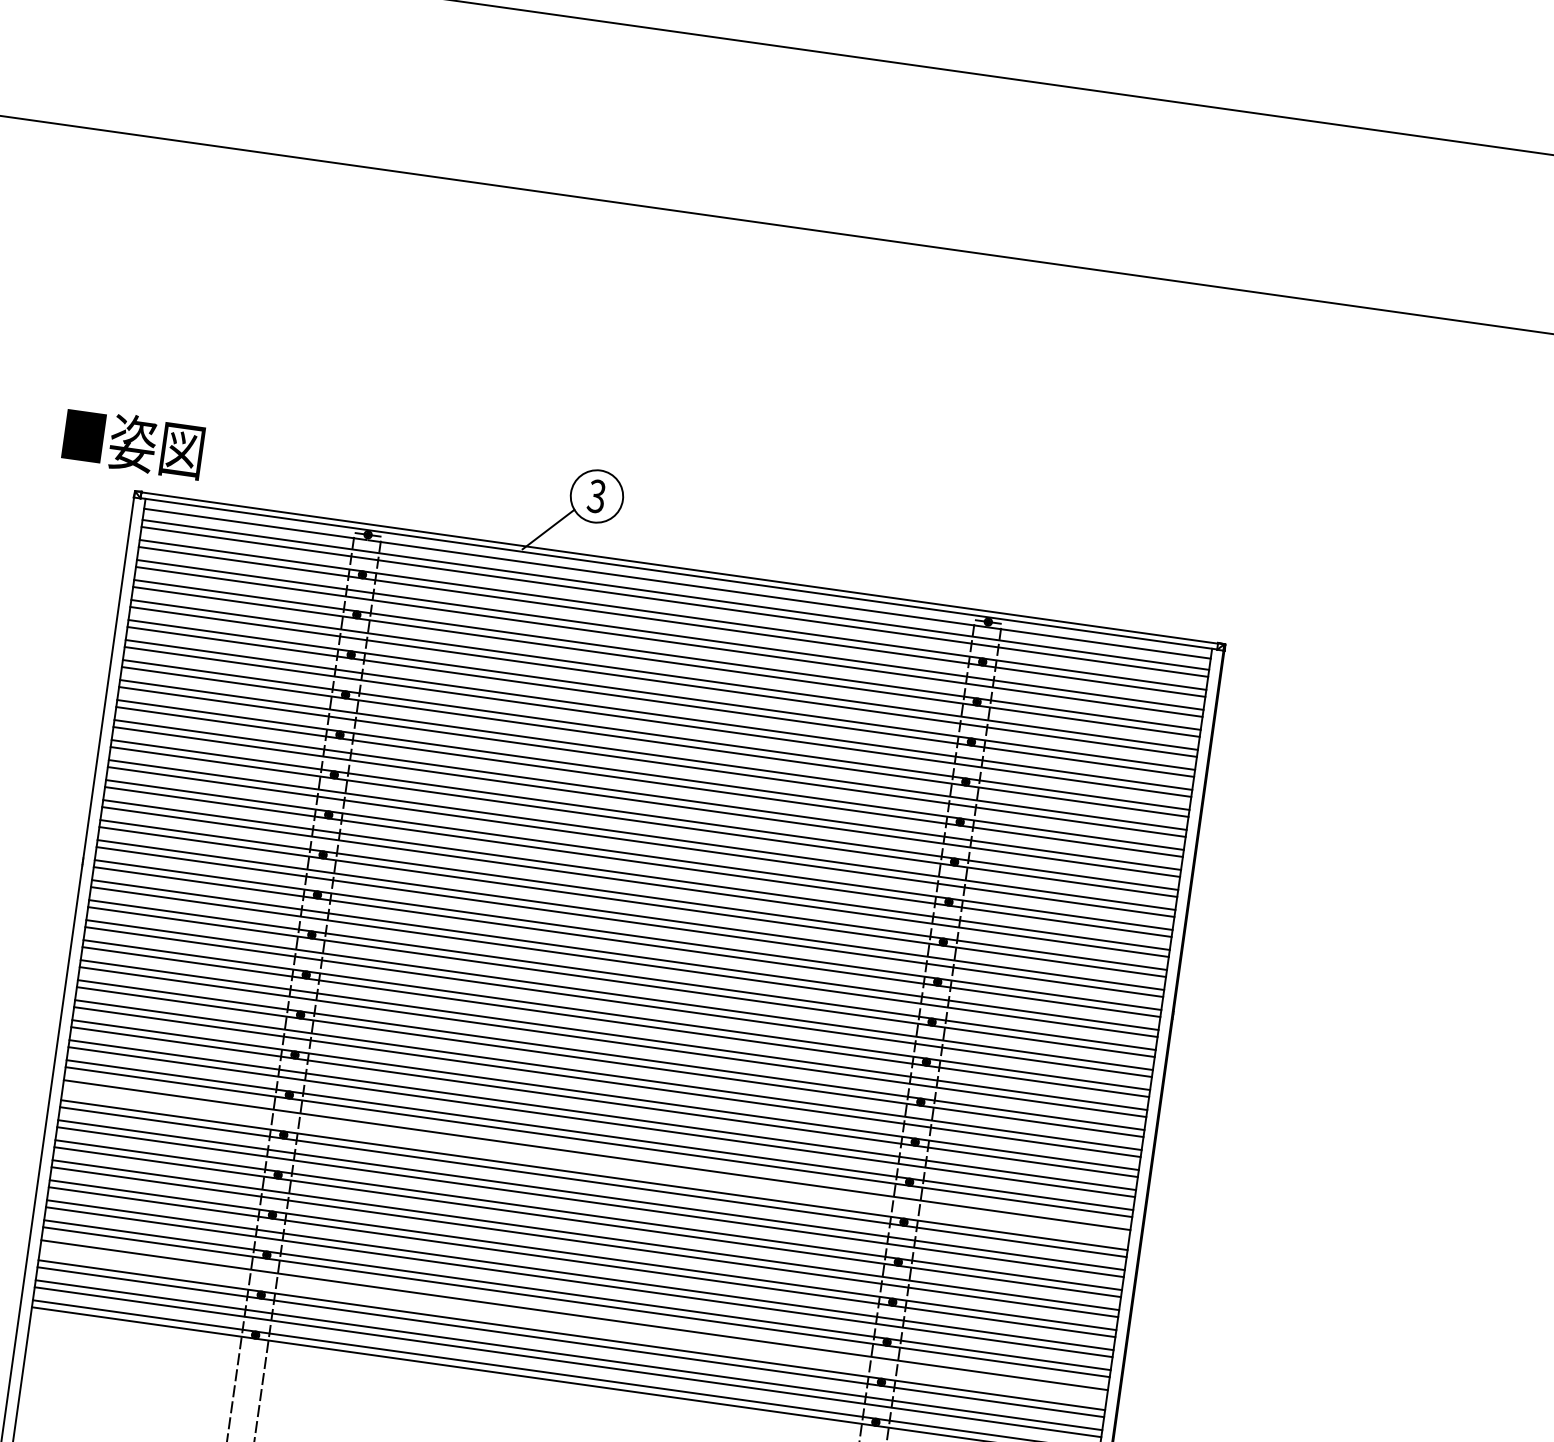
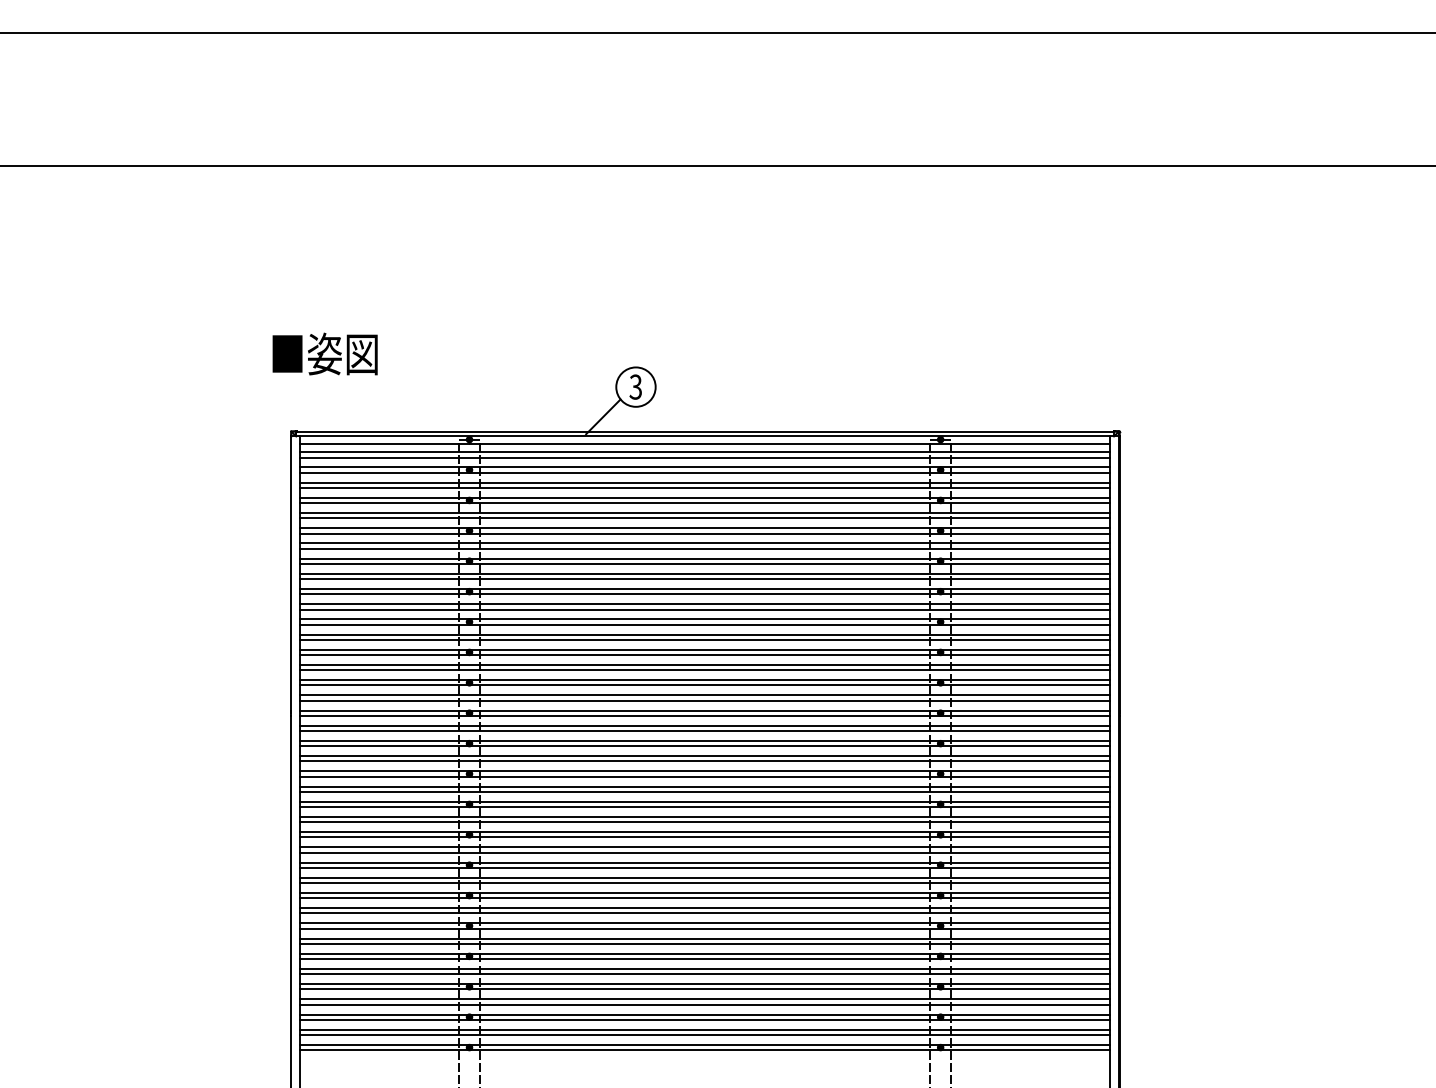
text: (132, 442) -> (324, 353), moved
line: (595, 1162) -> (704, 883), added
line: (572, 1321) -> (704, 1004), added

